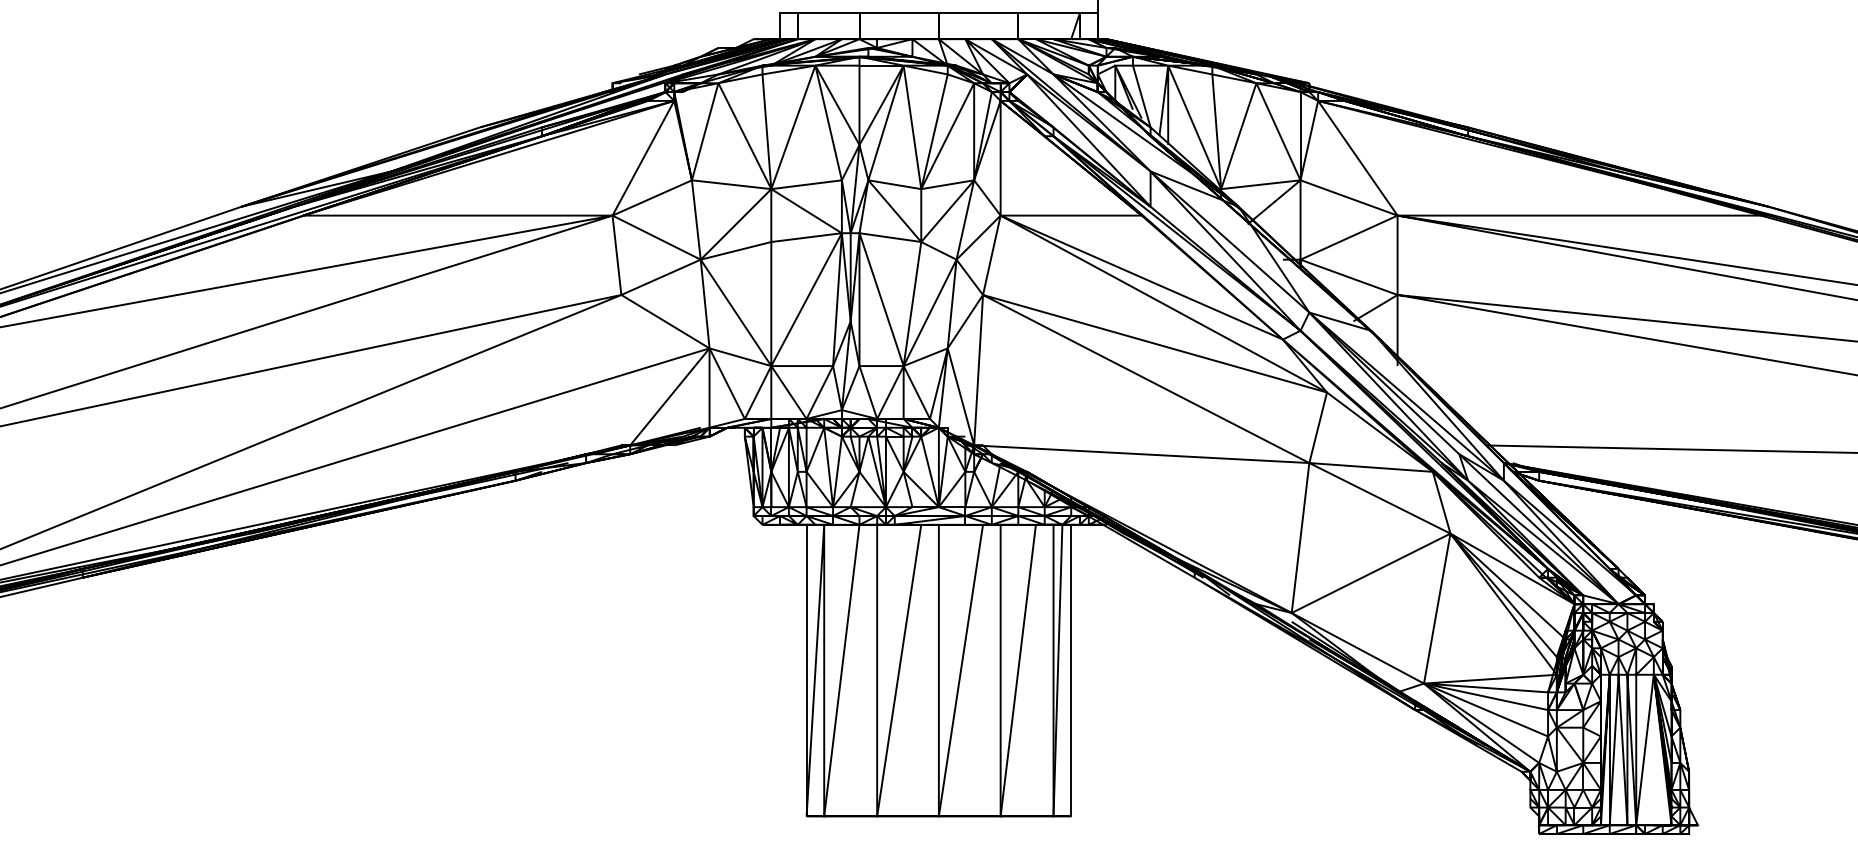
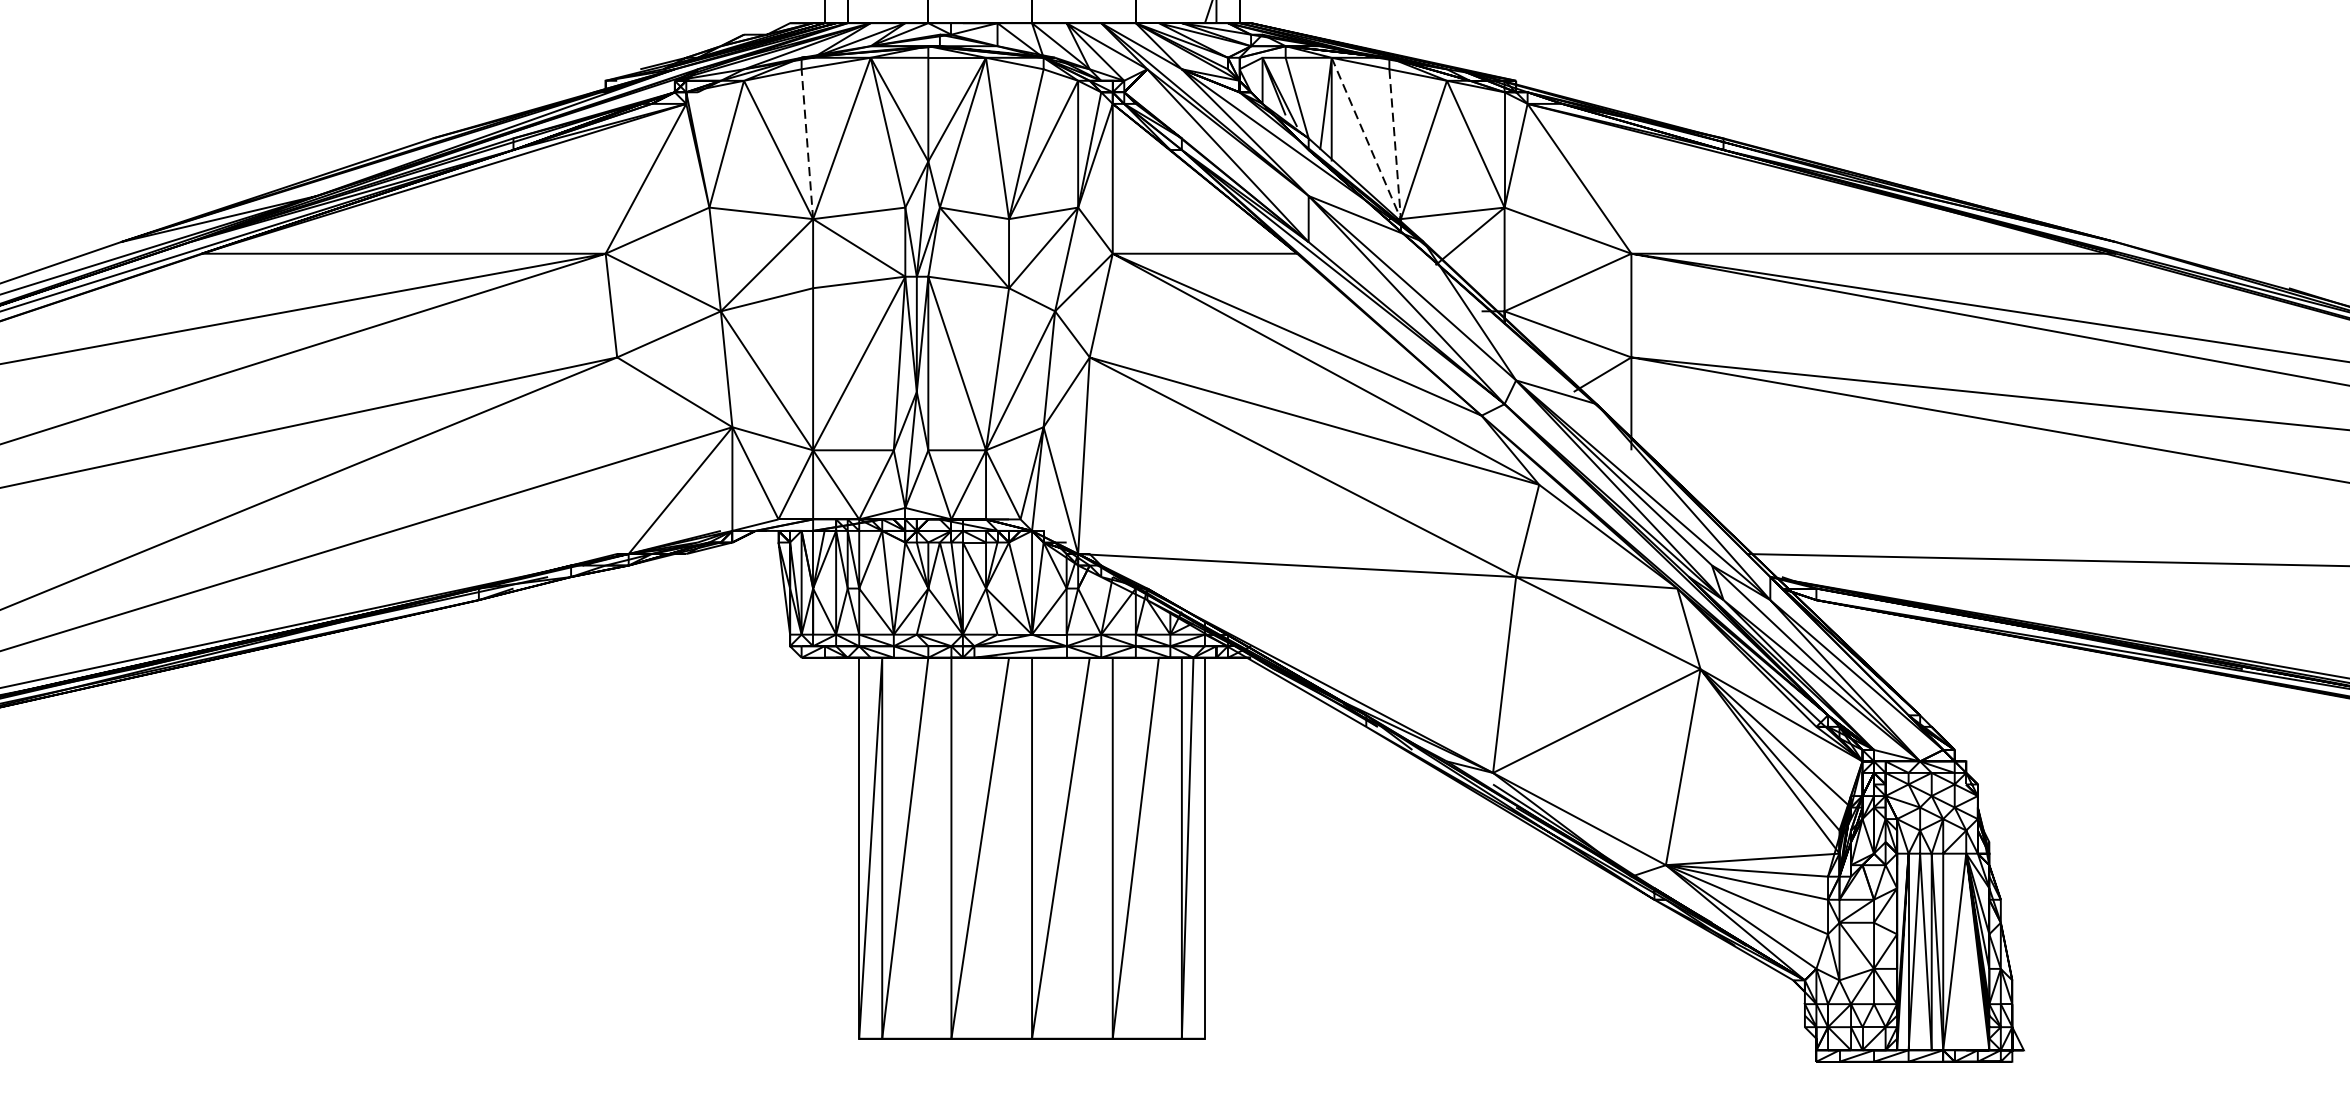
line: (766, 131) -> (806, 143), solid -> dashed
line: (1217, 180) -> (1396, 207), solid -> dashed

